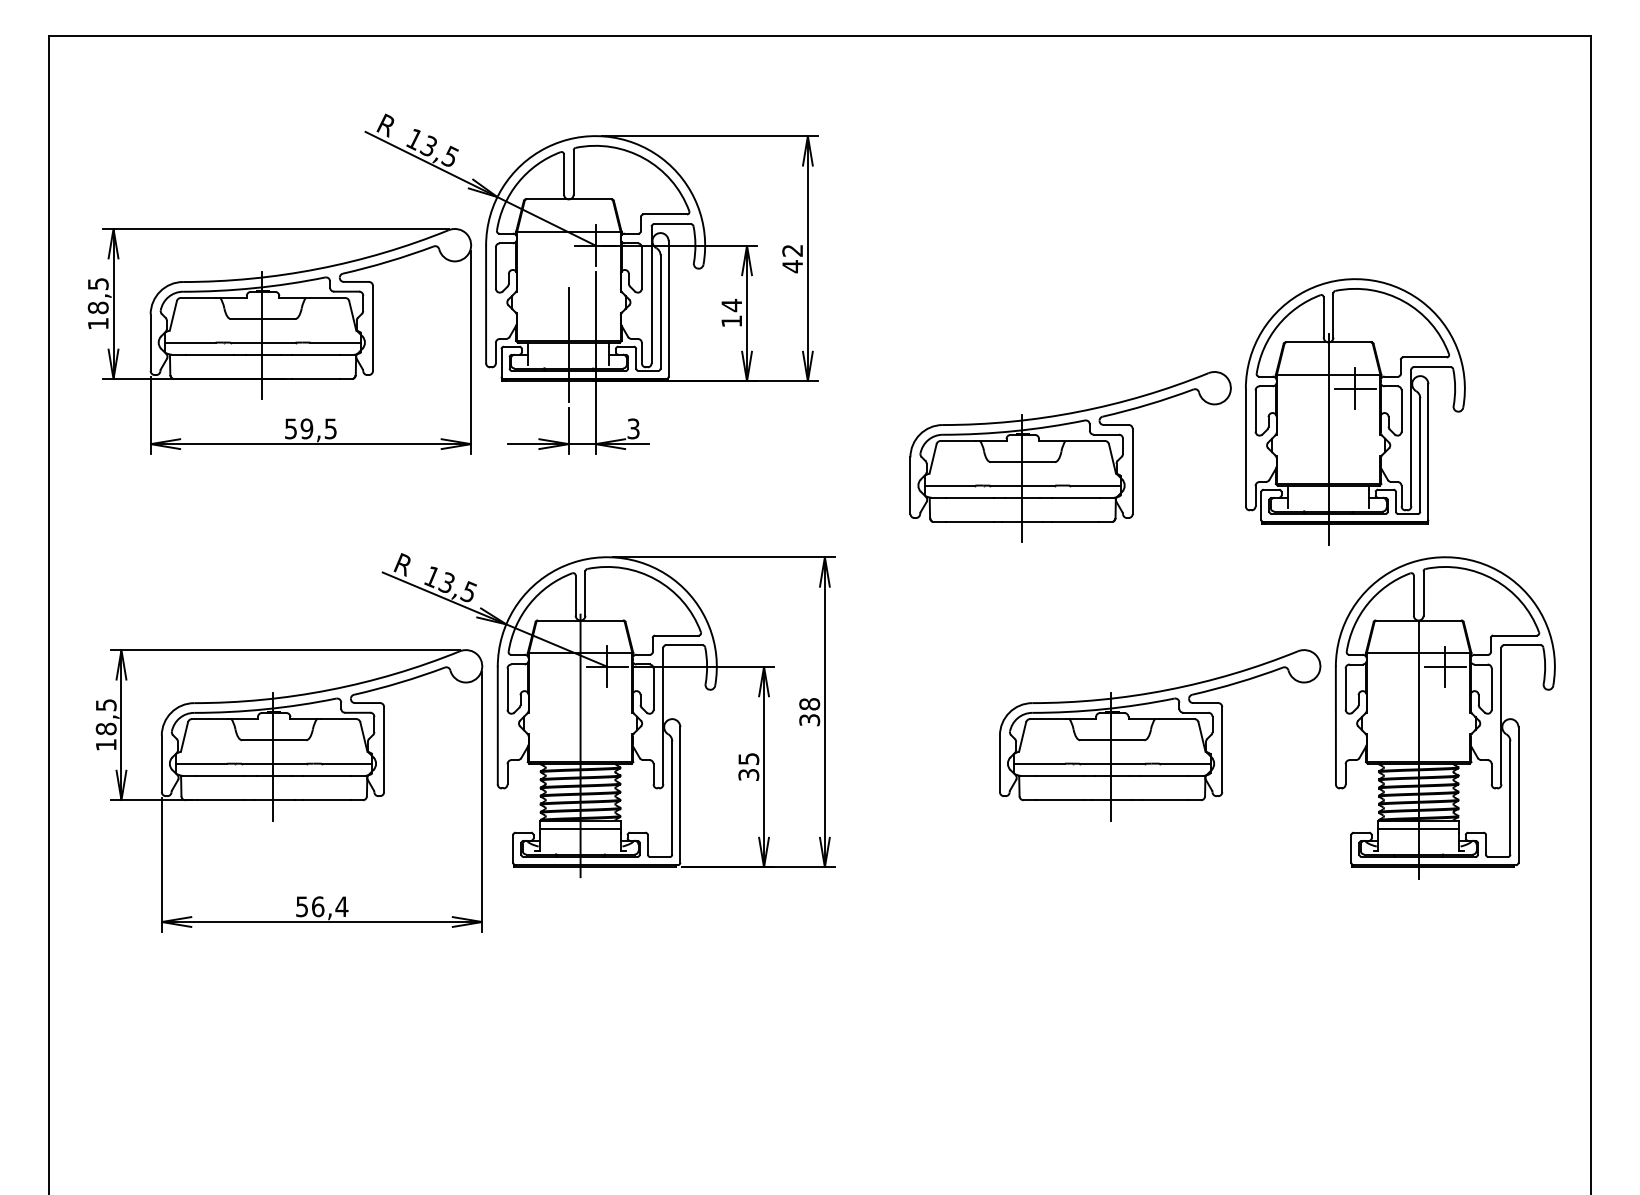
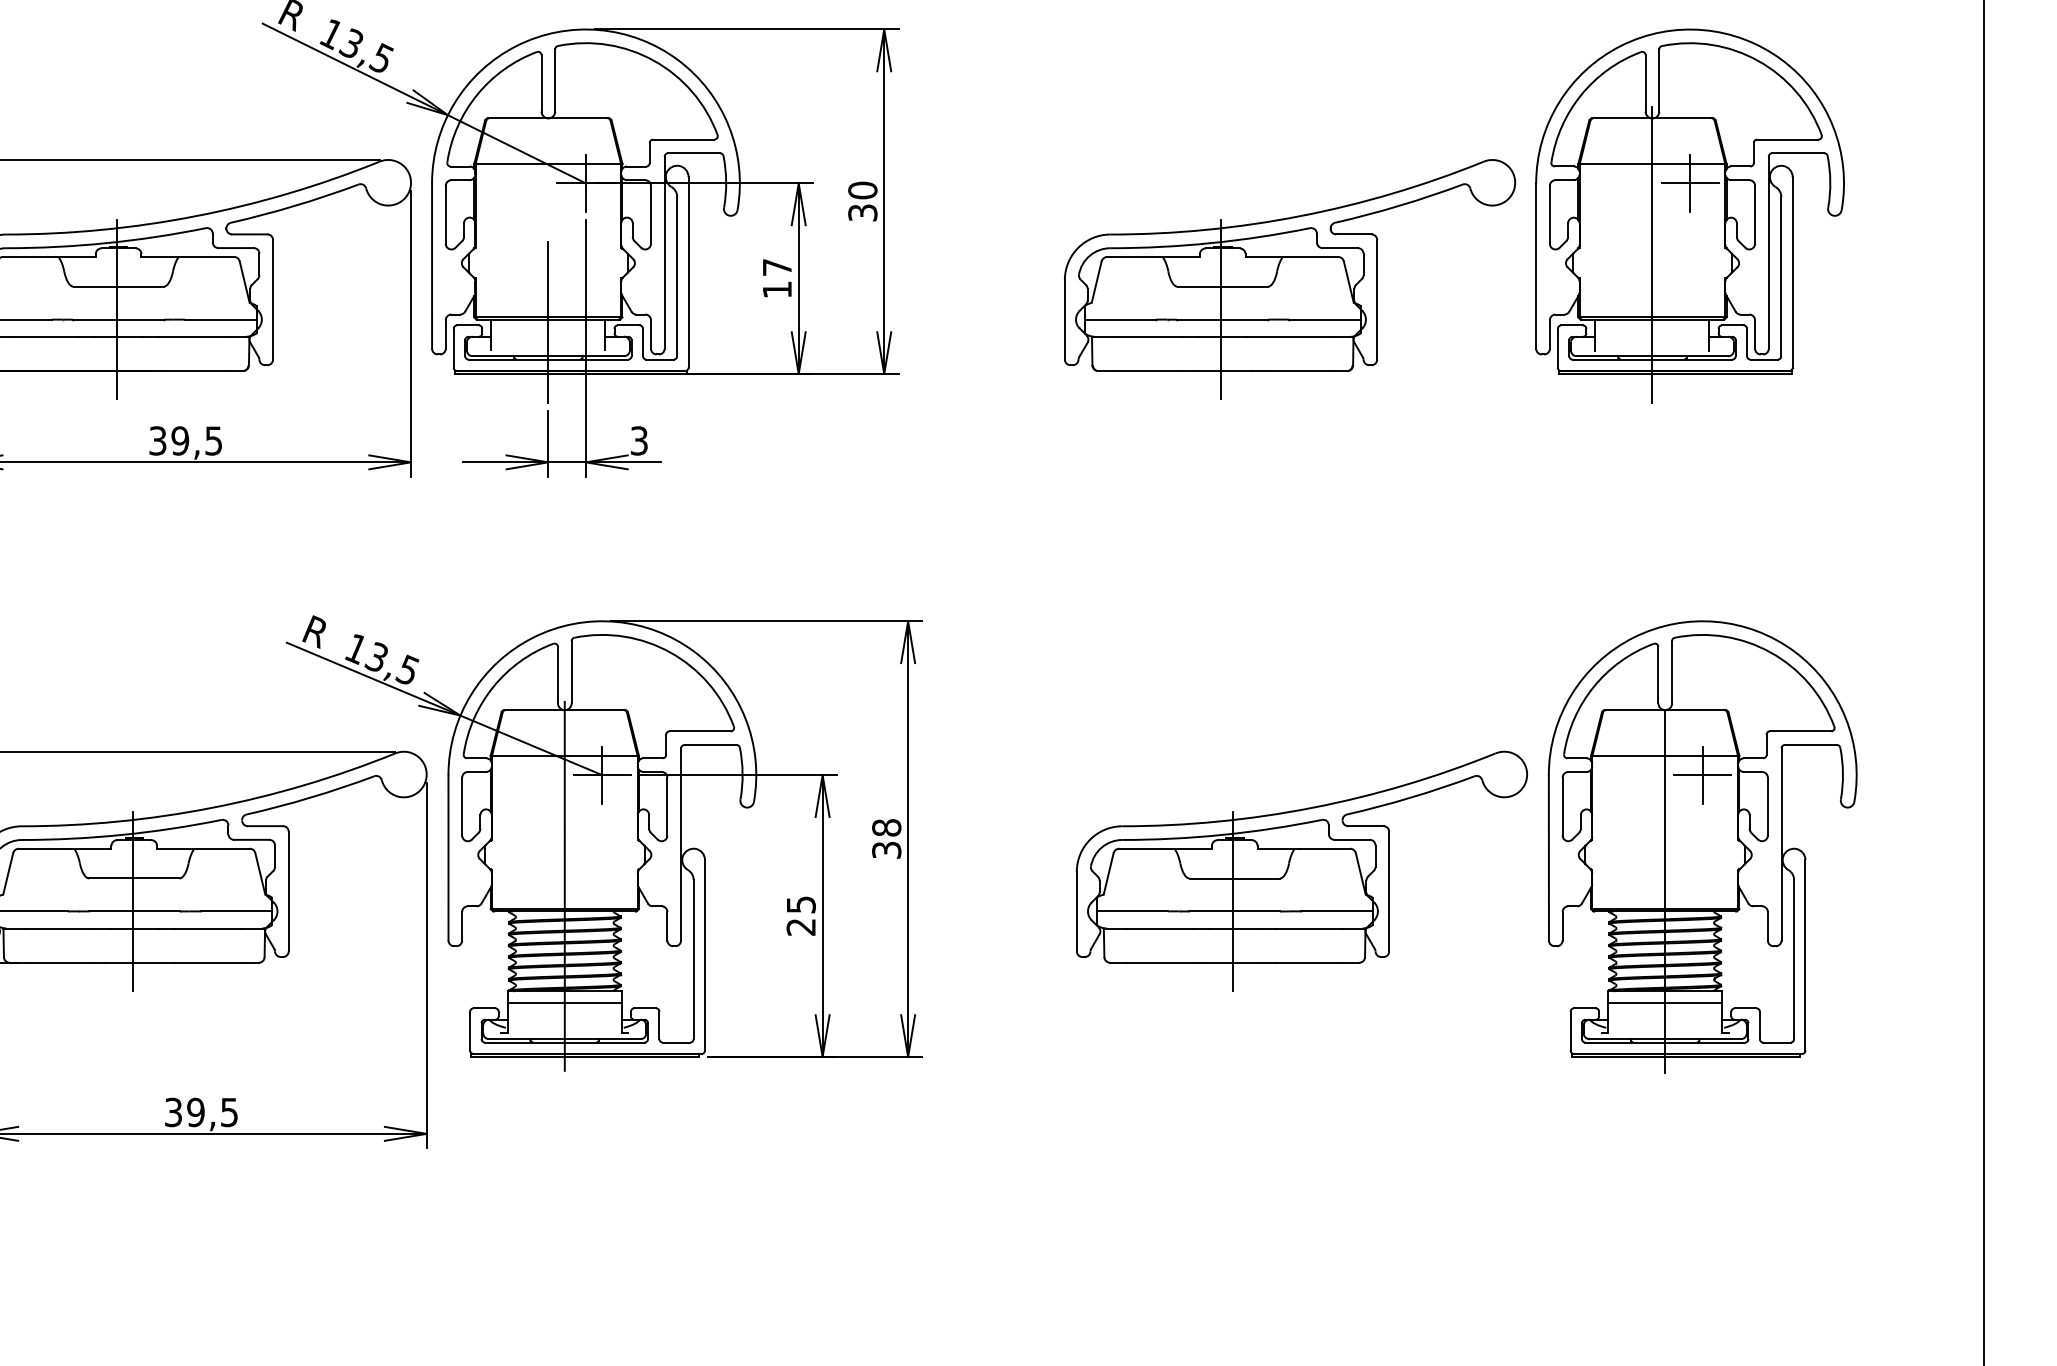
text: (792, 258) -> (862, 201), 42 -> 30
text: (731, 305) -> (776, 267), 14 -> 17
part: (1183, 394) -> (1448, 191), moved
text: (290, 428) -> (157, 440), 59,5 -> 39,5
part: (1295, 681) -> (1492, 795), moved
text: (748, 774) -> (800, 926), 35 -> 25
text: (322, 906) -> (202, 1112), 56,4 -> 39,5

